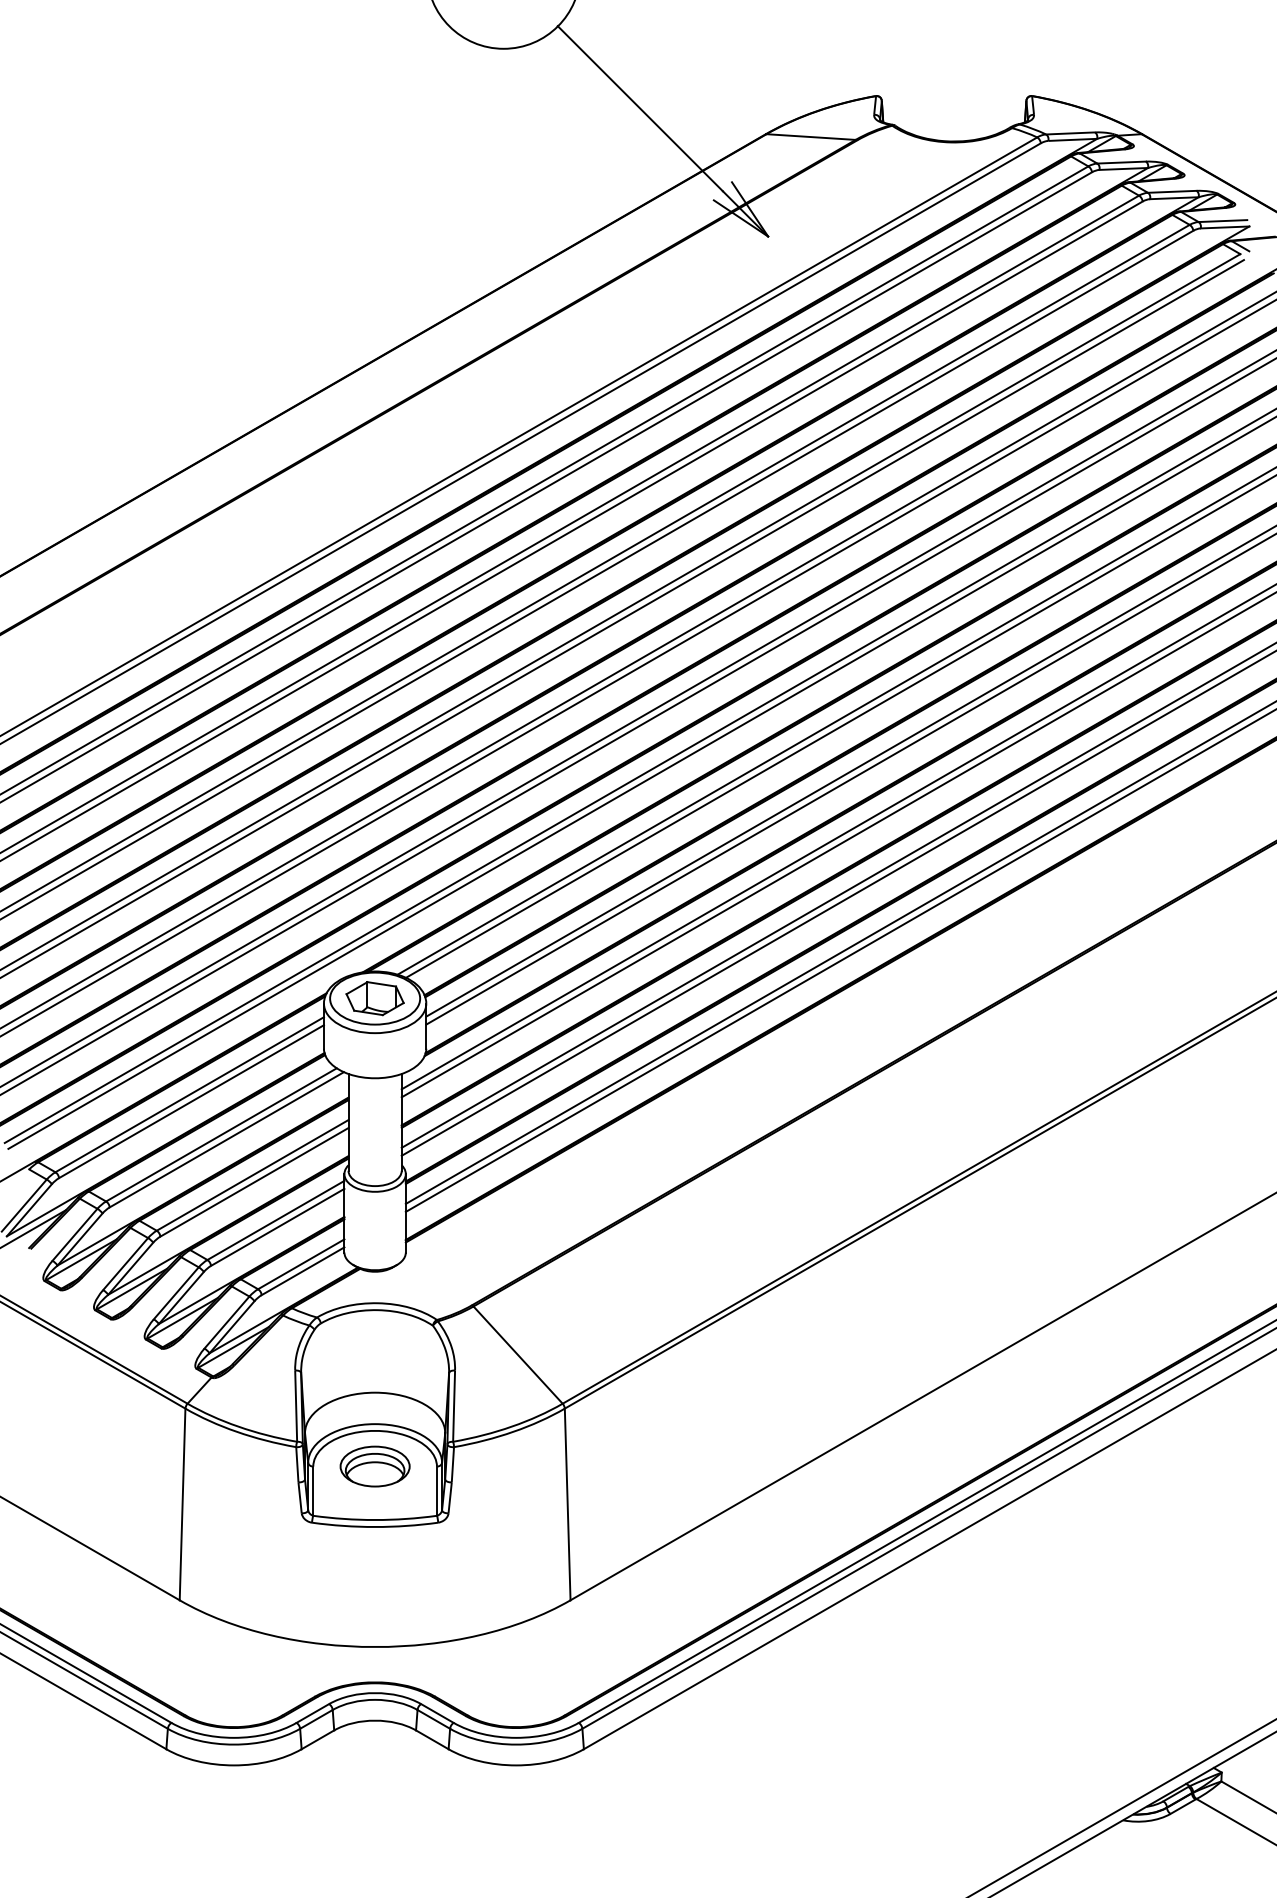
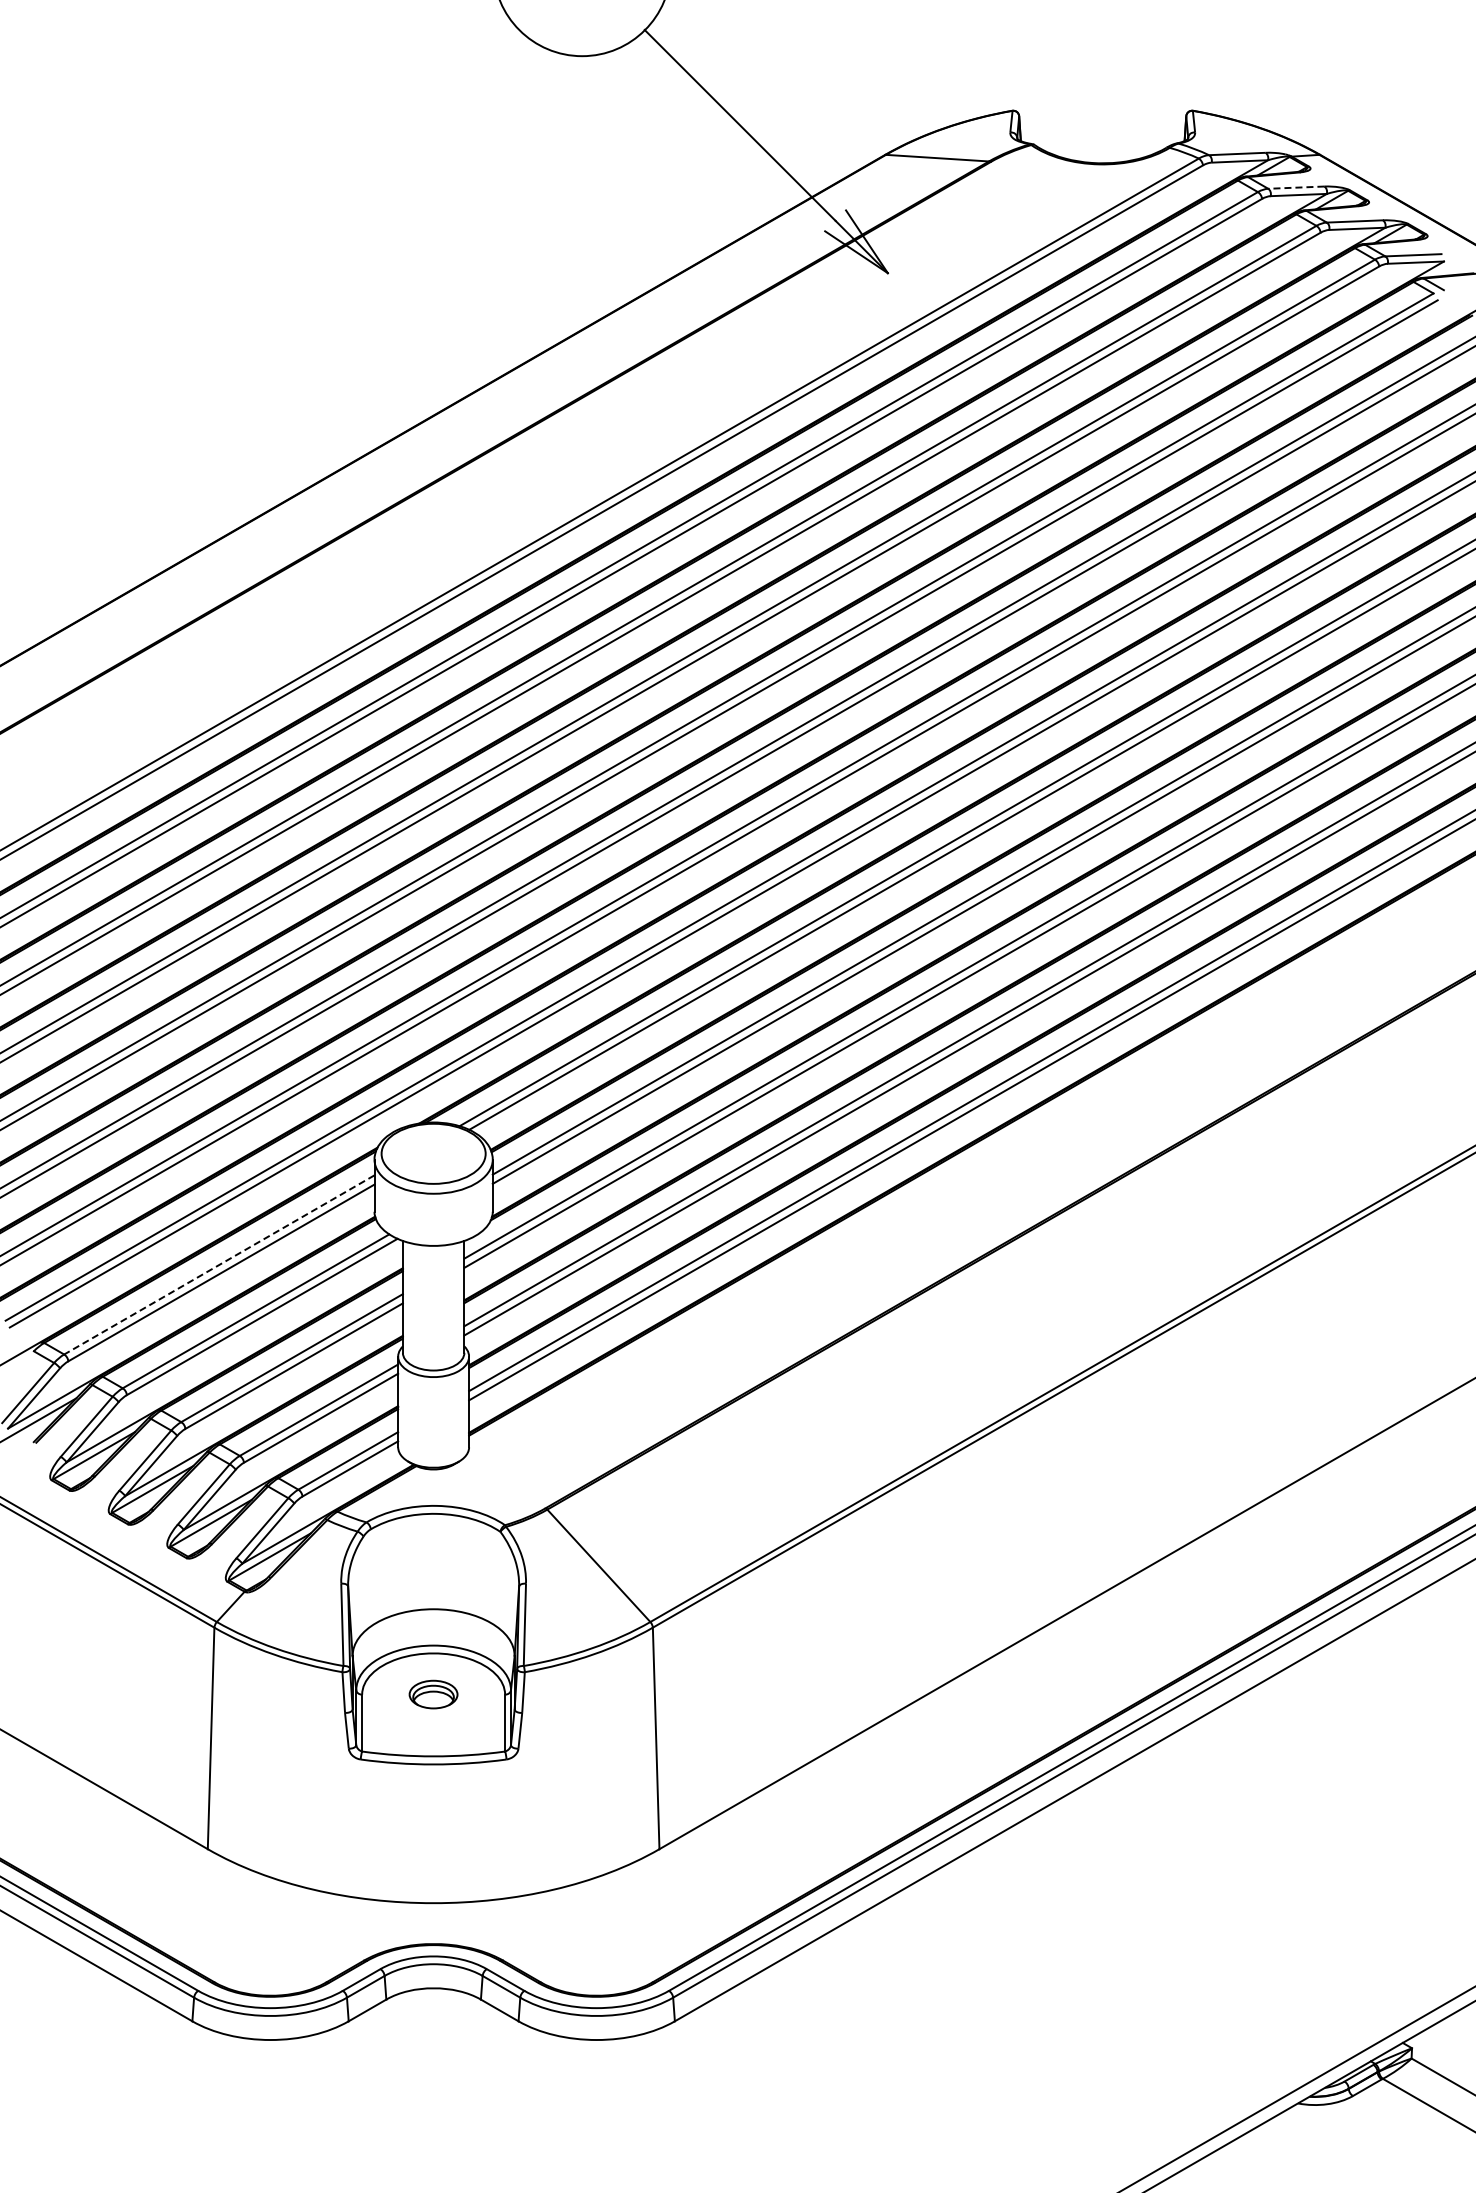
line: (1120, 162) -> (1295, 187), solid -> dashed
part: (375, 998) -> (433, 1153), removed
line: (188, 1095) -> (218, 1265), solid -> dashed
part: (375, 1466) -> (433, 1694), size x0.6

